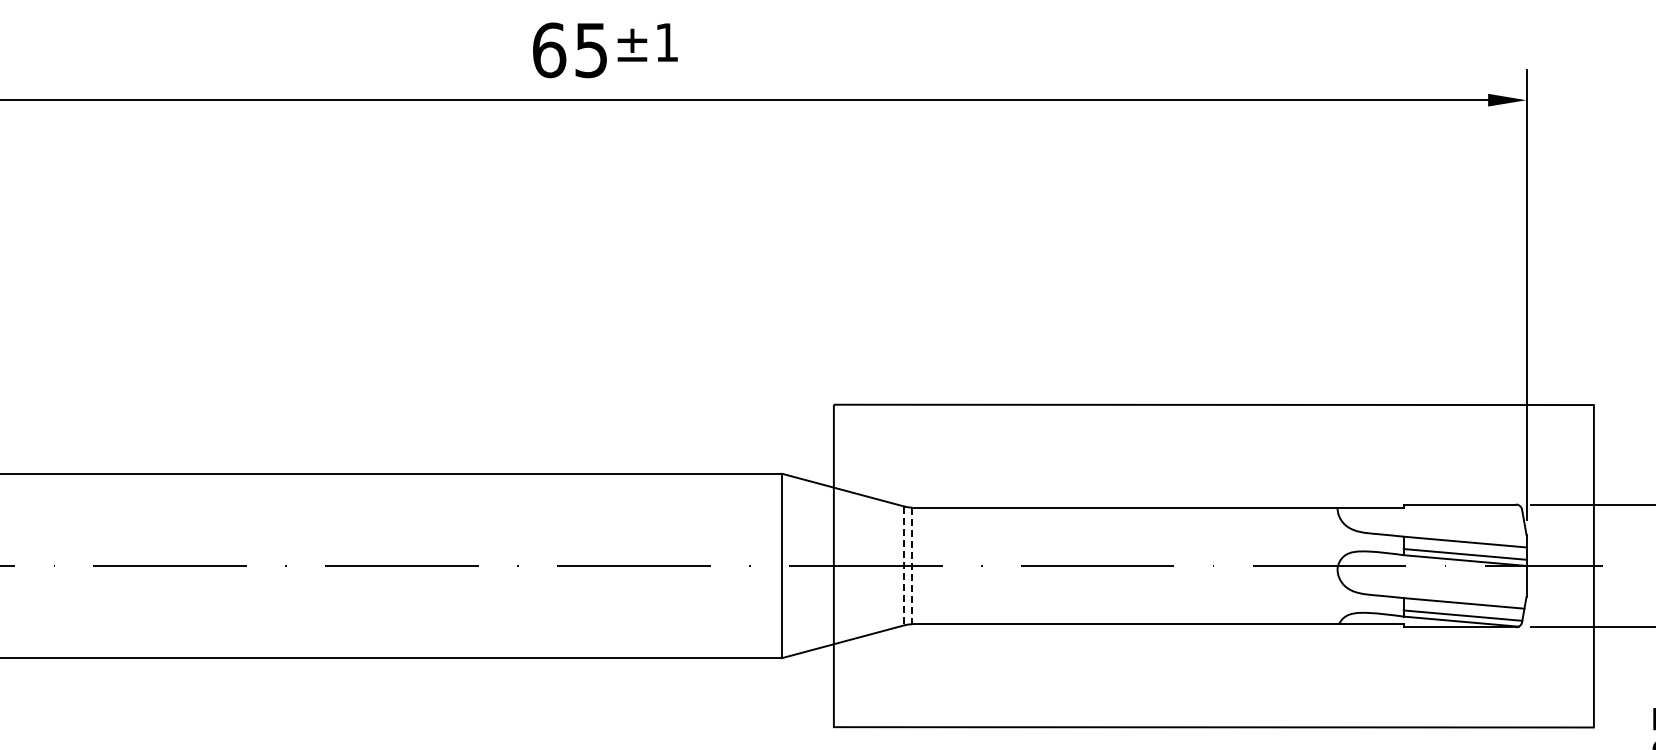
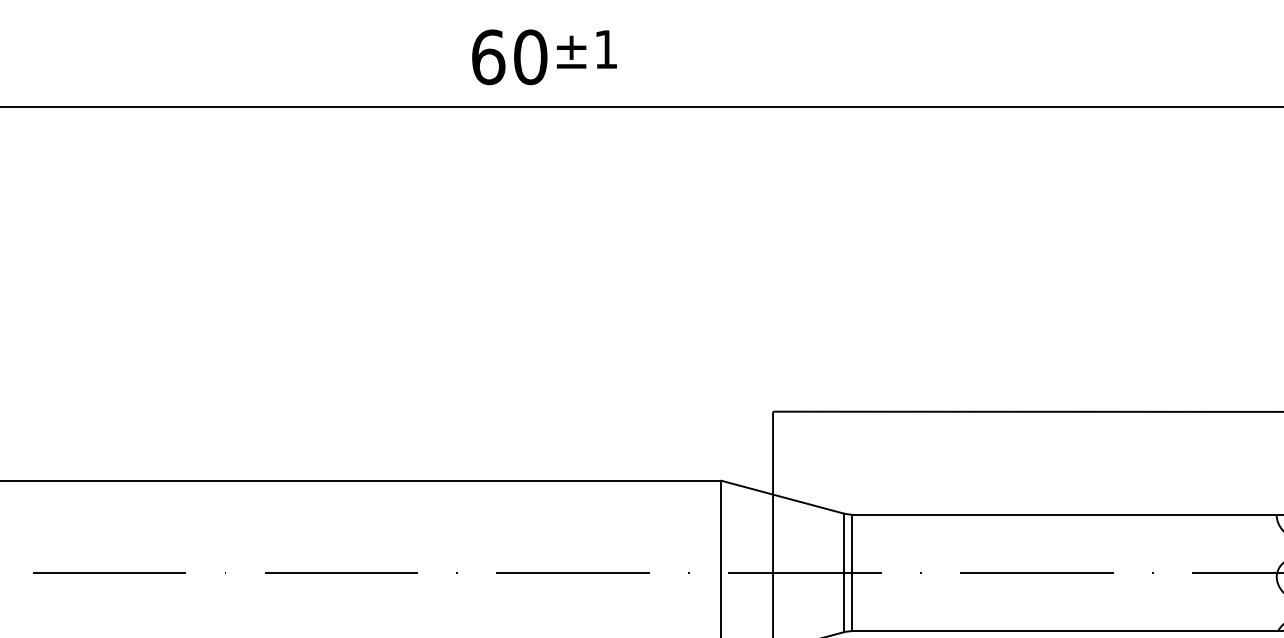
text: (591, 50) -> (530, 57), 65 -> 60
line: (904, 566) -> (843, 573), dashed -> solid
line: (912, 566) -> (851, 573), dashed -> solid

